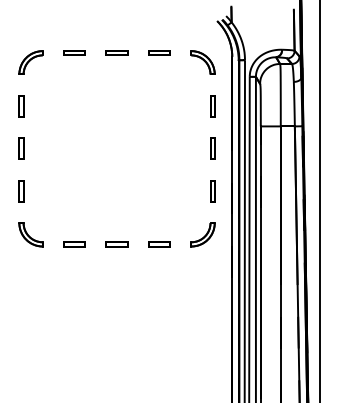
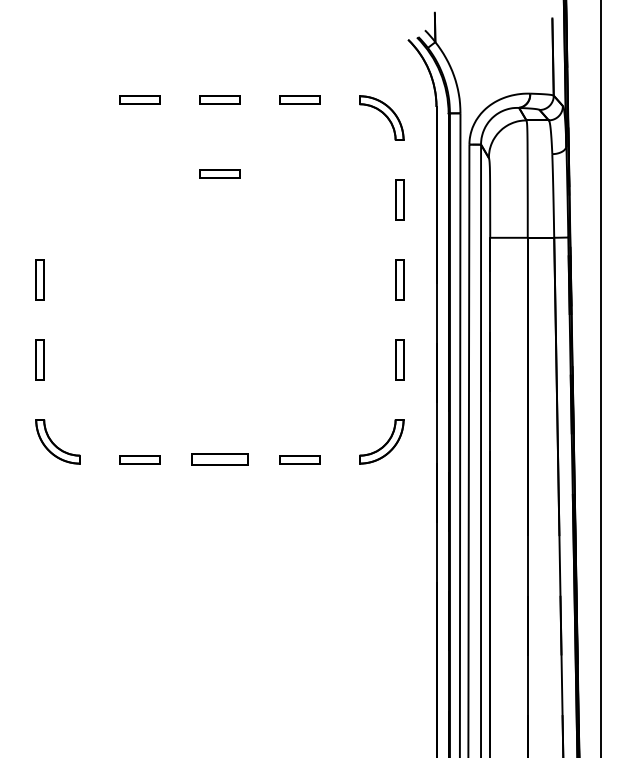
part: (30, 62) -> (57, 117), removed
part: (116, 91) -> (218, 172), added
part: (21, 106) -> (40, 200), removed
part: (116, 244) -> (218, 459), size x1.4

